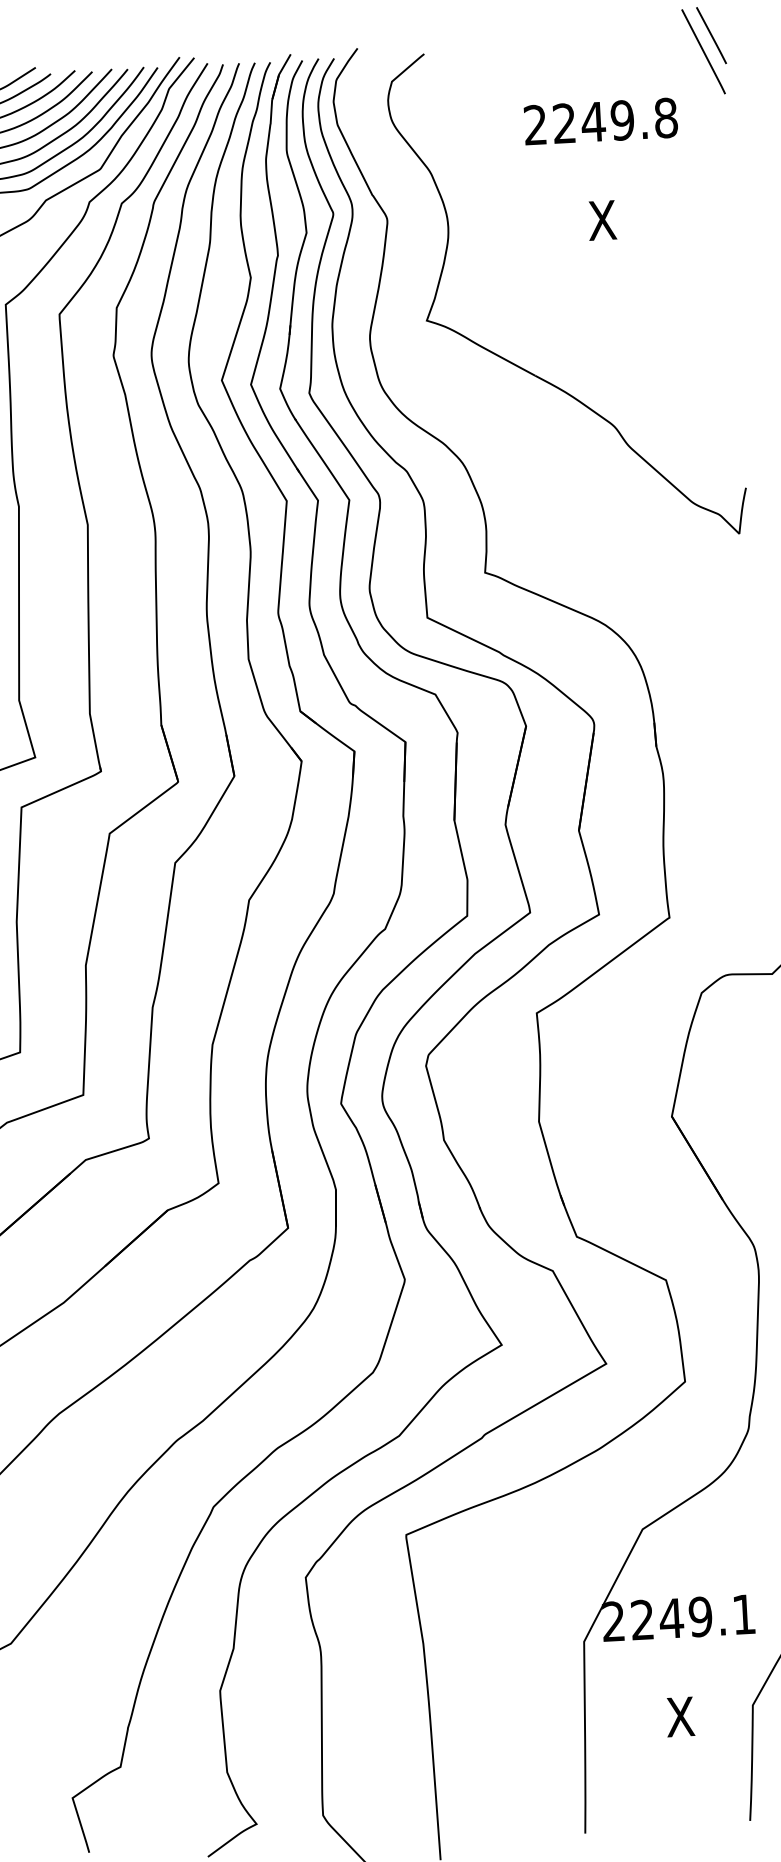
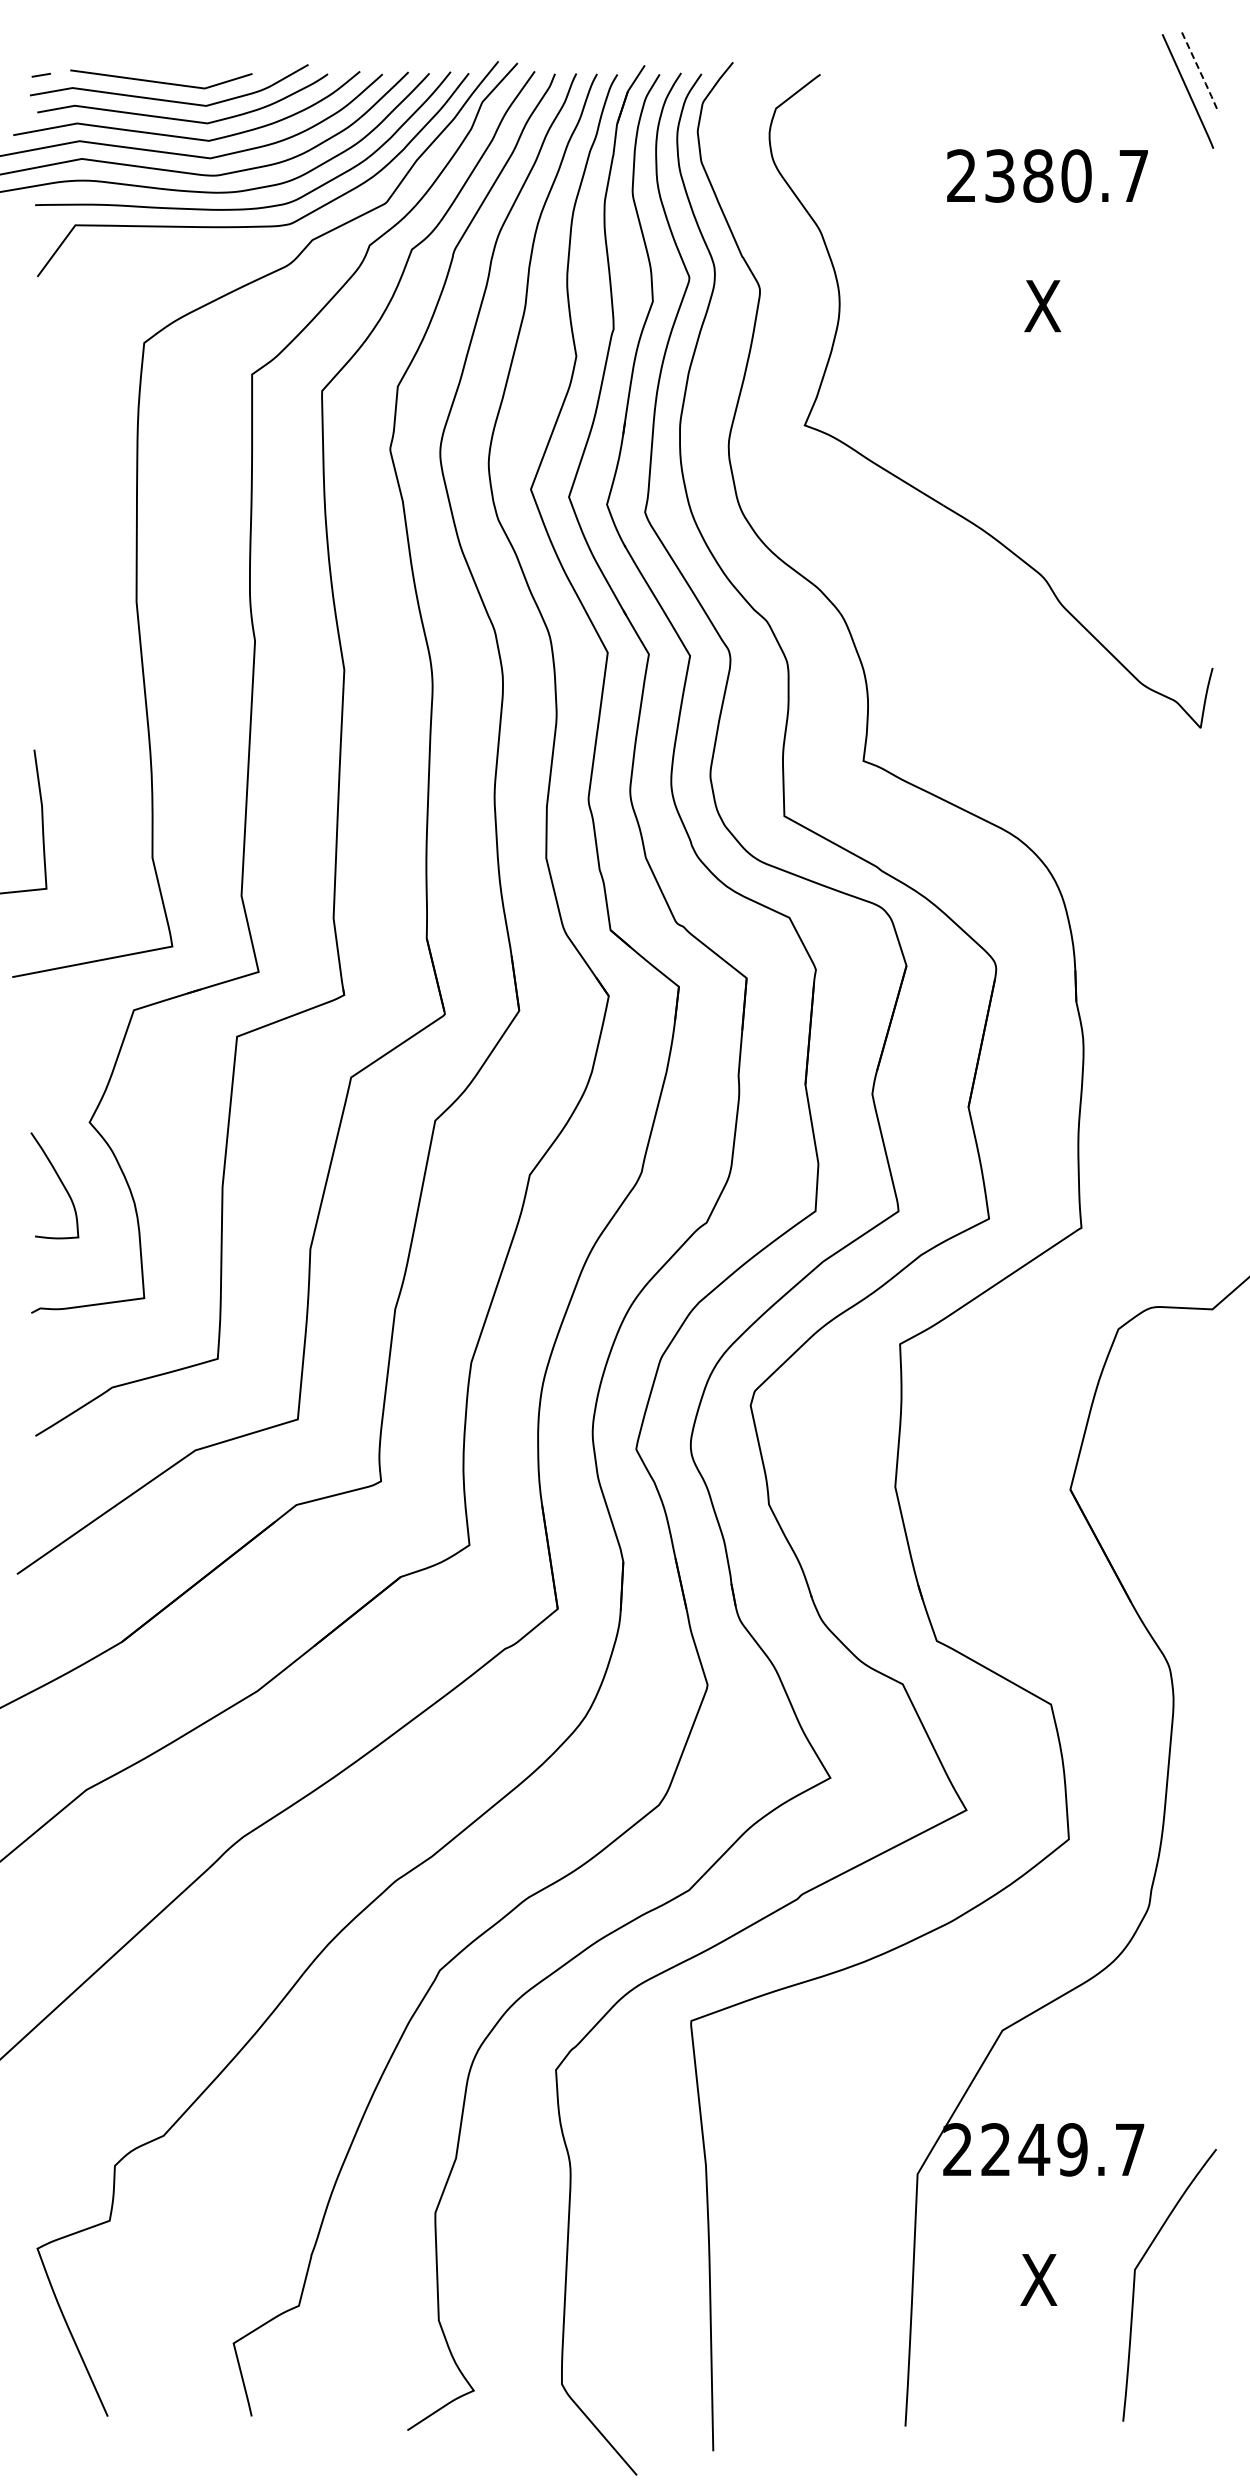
line: (712, 36) -> (1200, 72), solid -> dashed
text: (615, 120) -> (1067, 175), 2249.8 -> 2380.7
text: (744, 1614) -> (1130, 2149), 2249.1 -> 2249.7

